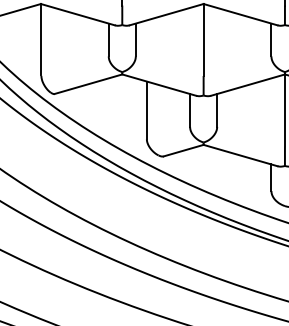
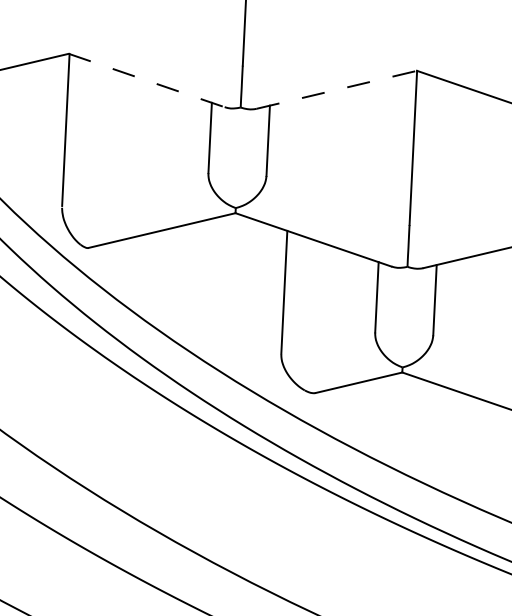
line: (78, 14) -> (148, 80), solid -> dashed
line: (167, 14) -> (338, 89), solid -> dashed

